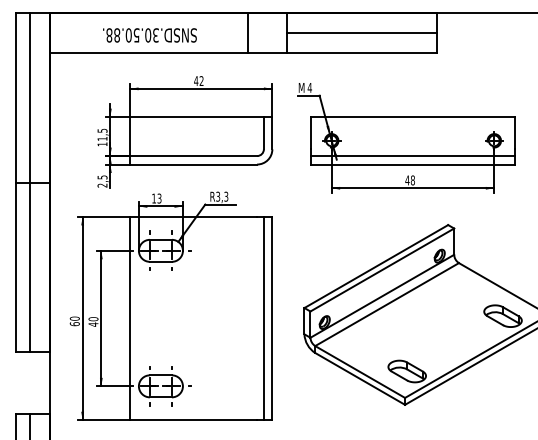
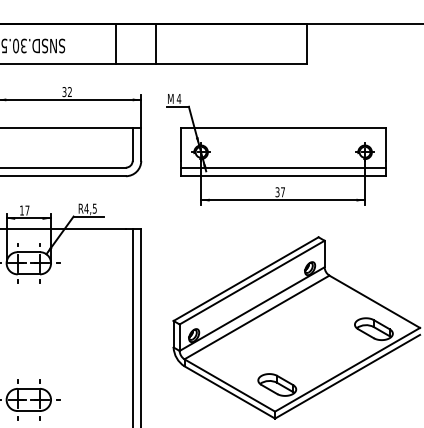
line: (361, 33) -> (231, 44), removed
text: (196, 81) -> (64, 92), 42 -> 32
text: (409, 180) -> (279, 192), 48 -> 37
text: (222, 196) -> (90, 208), R3,3 -> R4,5
text: (159, 198) -> (27, 210), 13 -> 17

